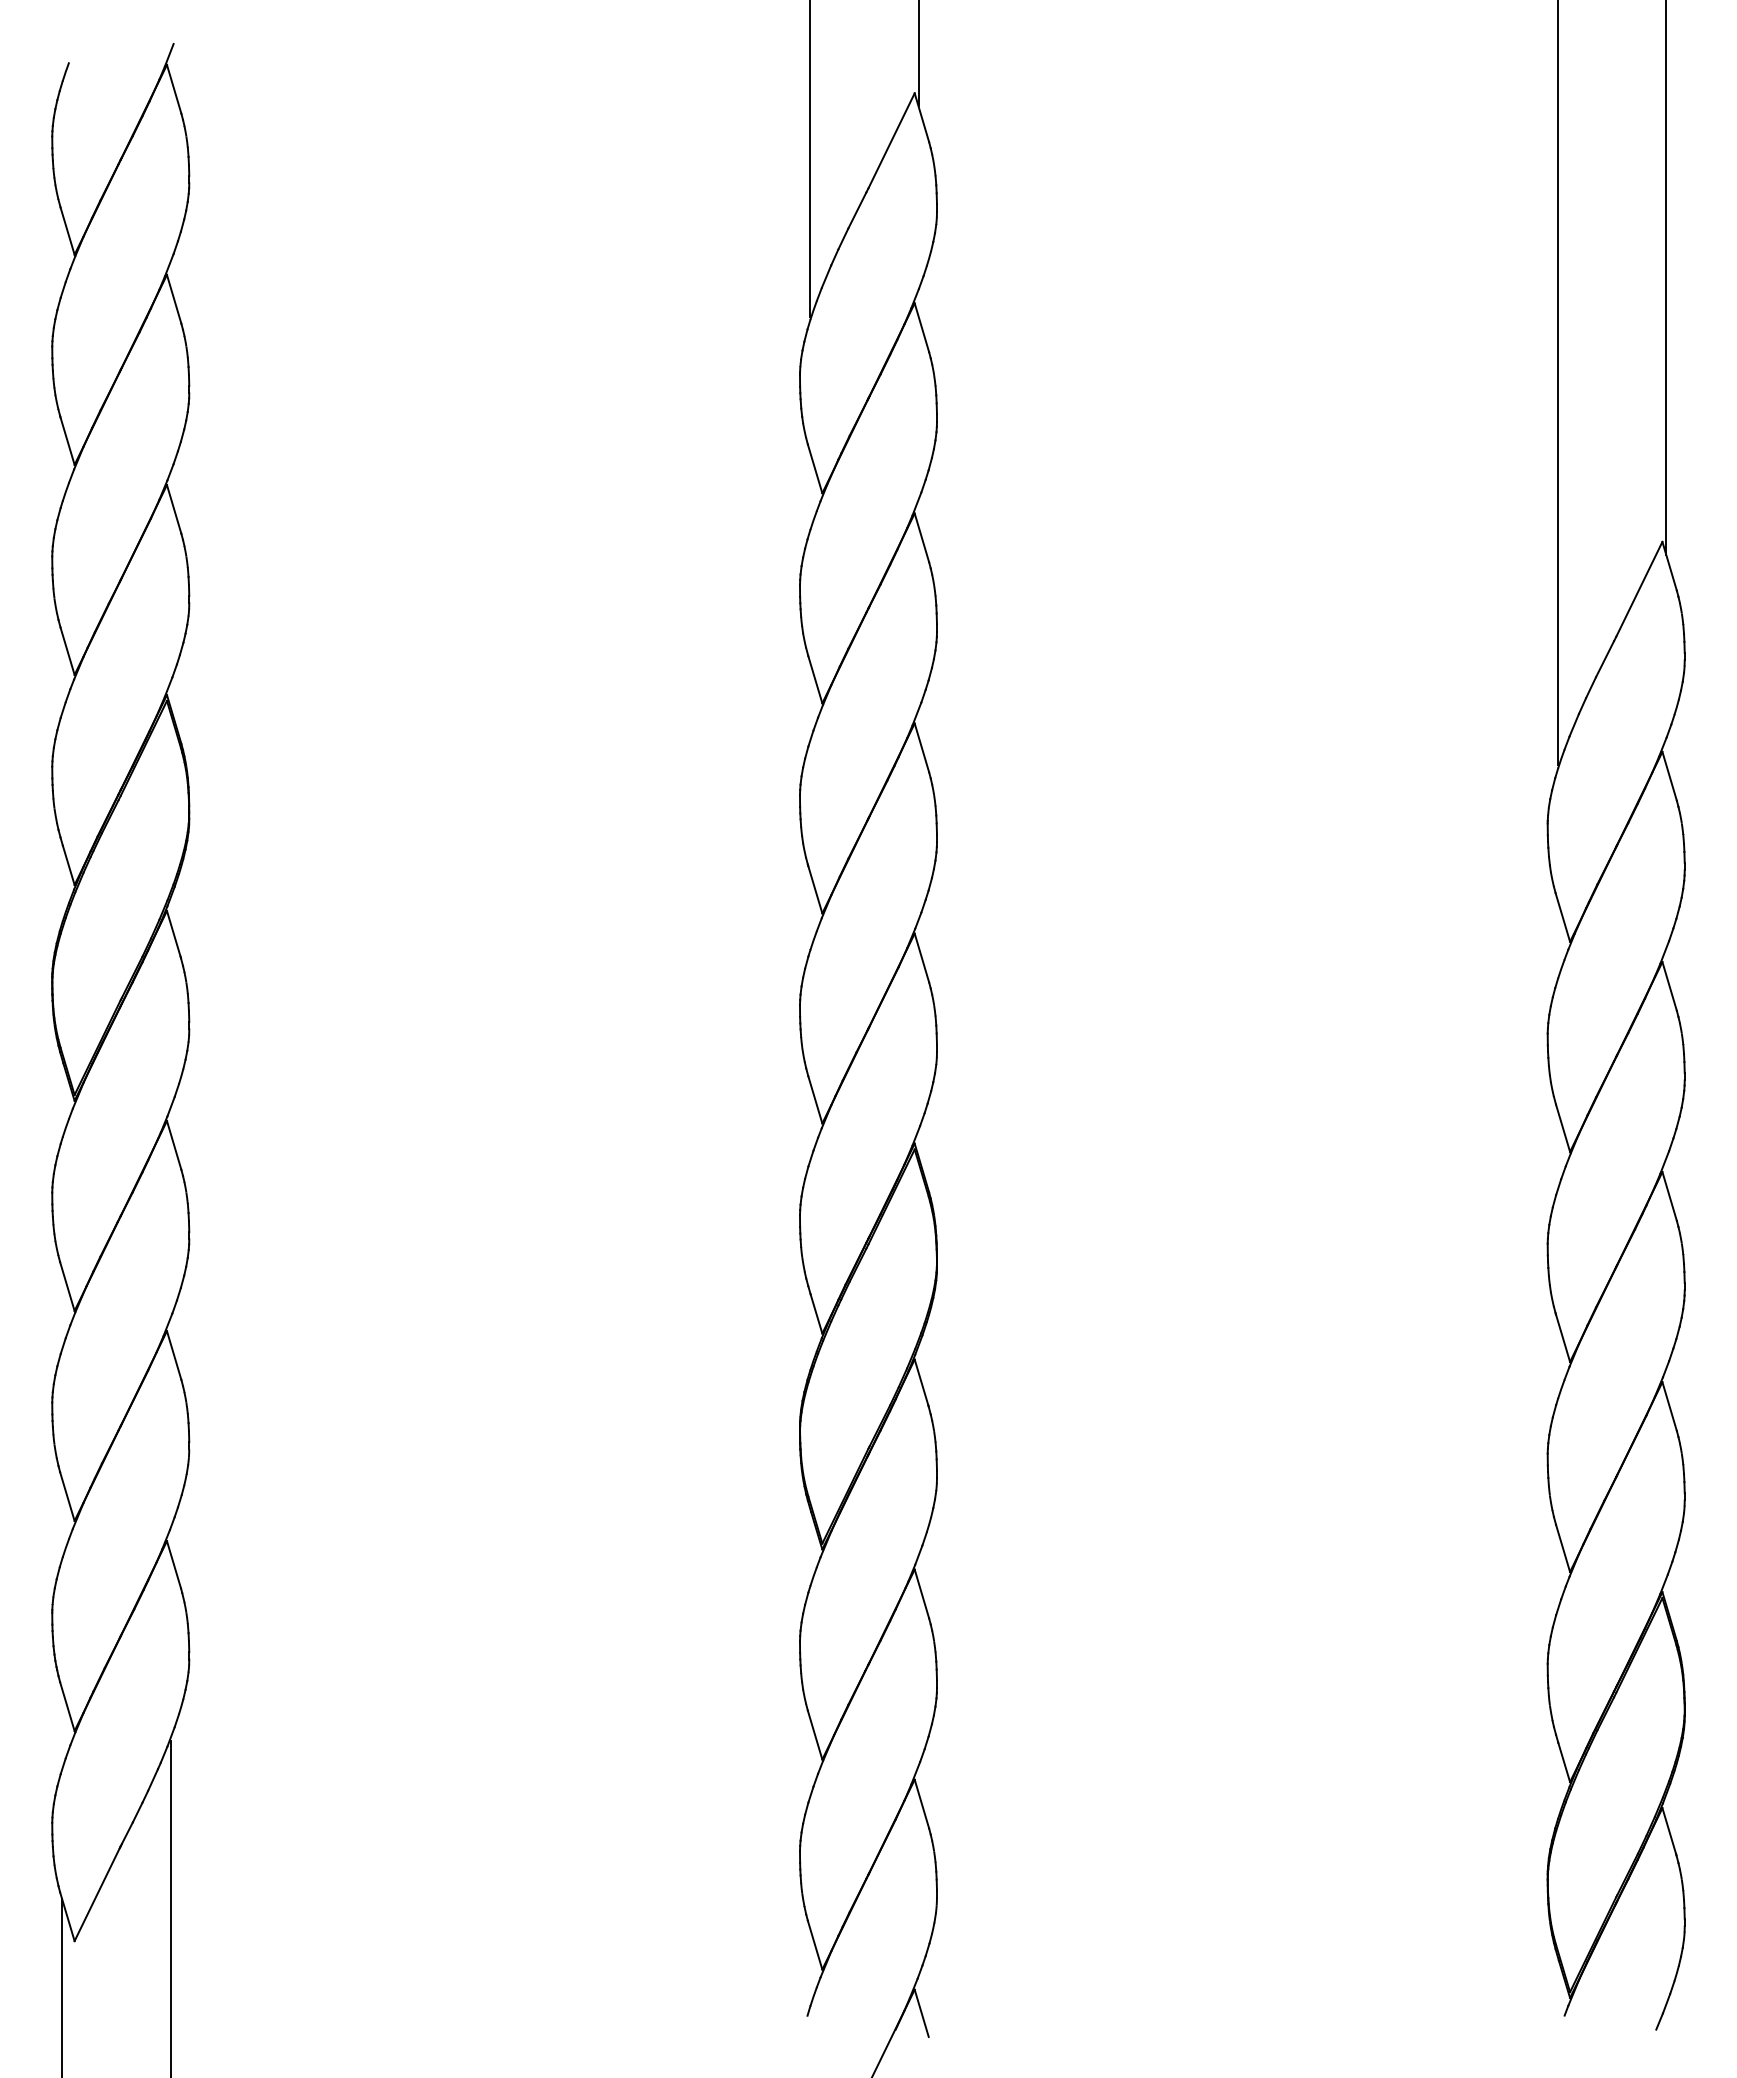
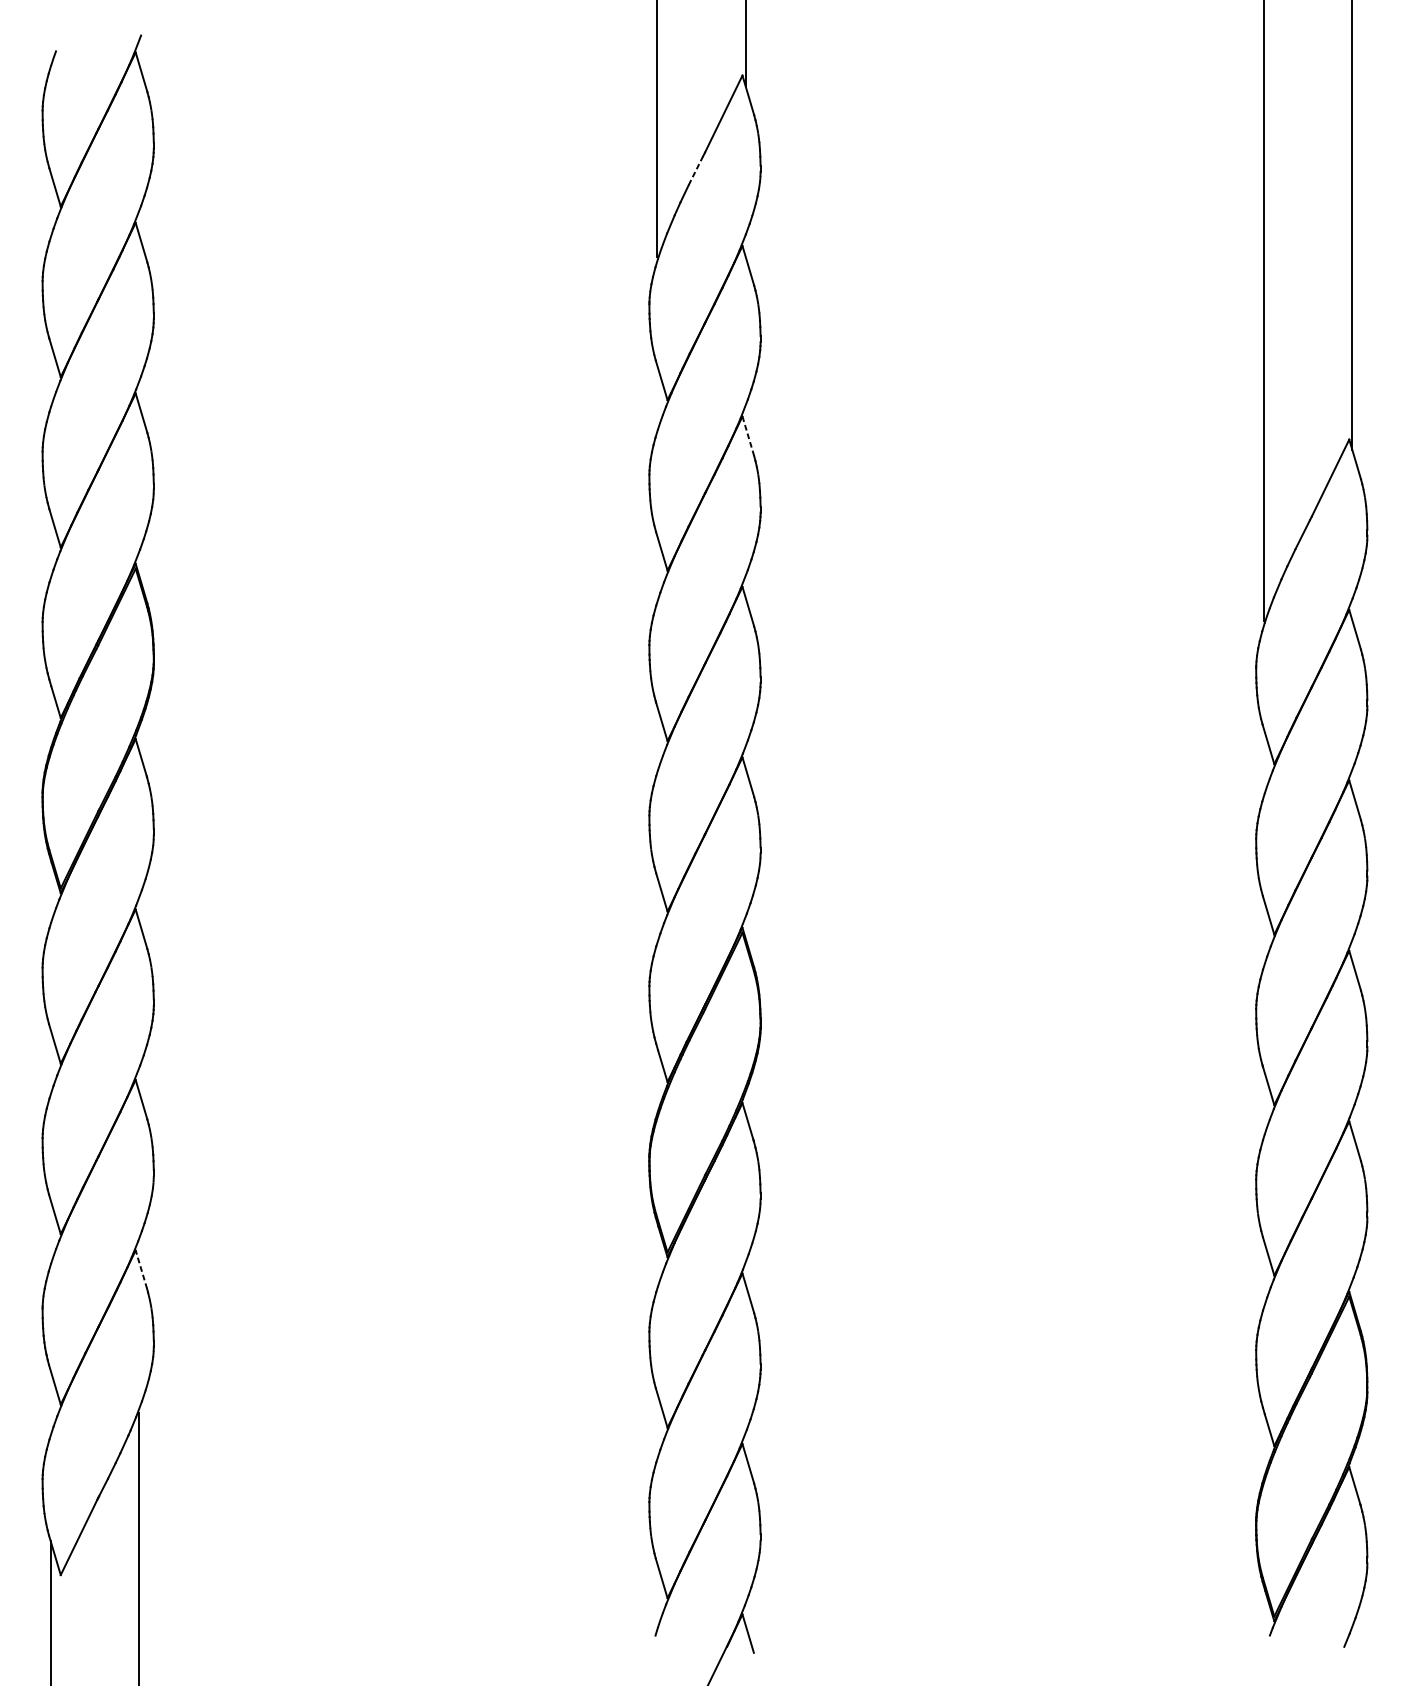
line: (857, 211) -> (696, 171), solid -> dashed
line: (921, 537) -> (748, 436), solid -> dashed
line: (174, 1564) -> (141, 1269), solid -> dashed

